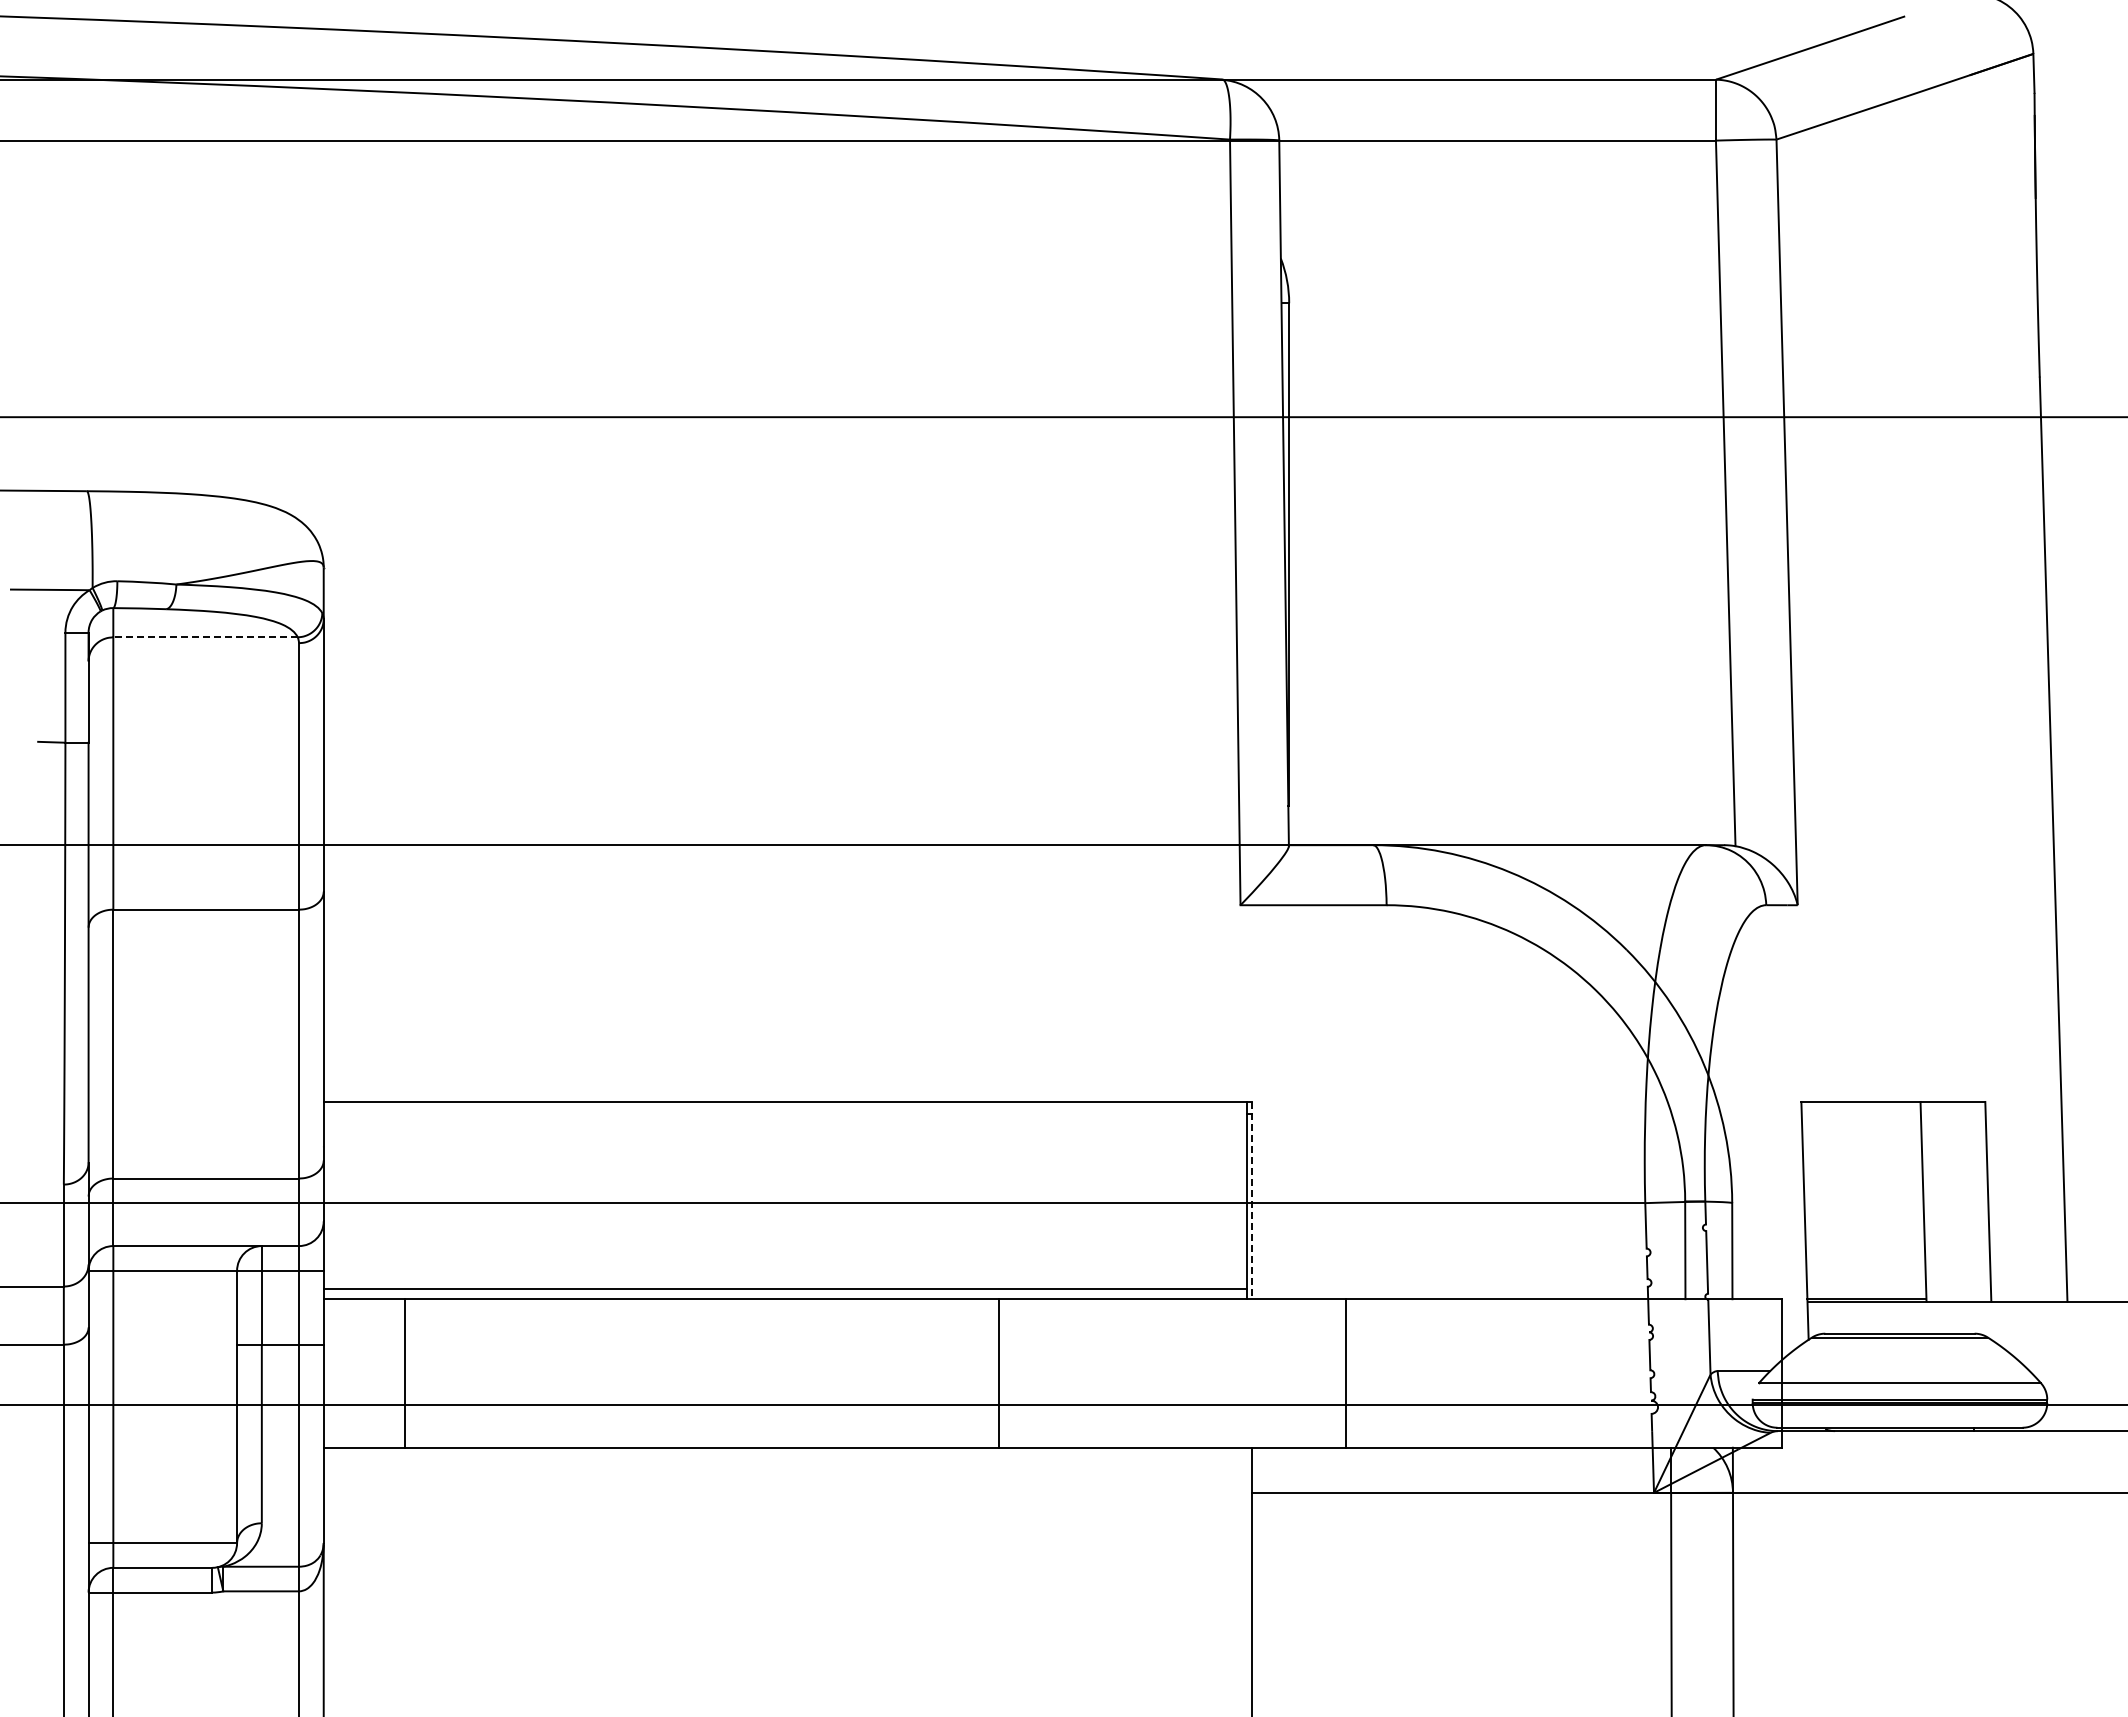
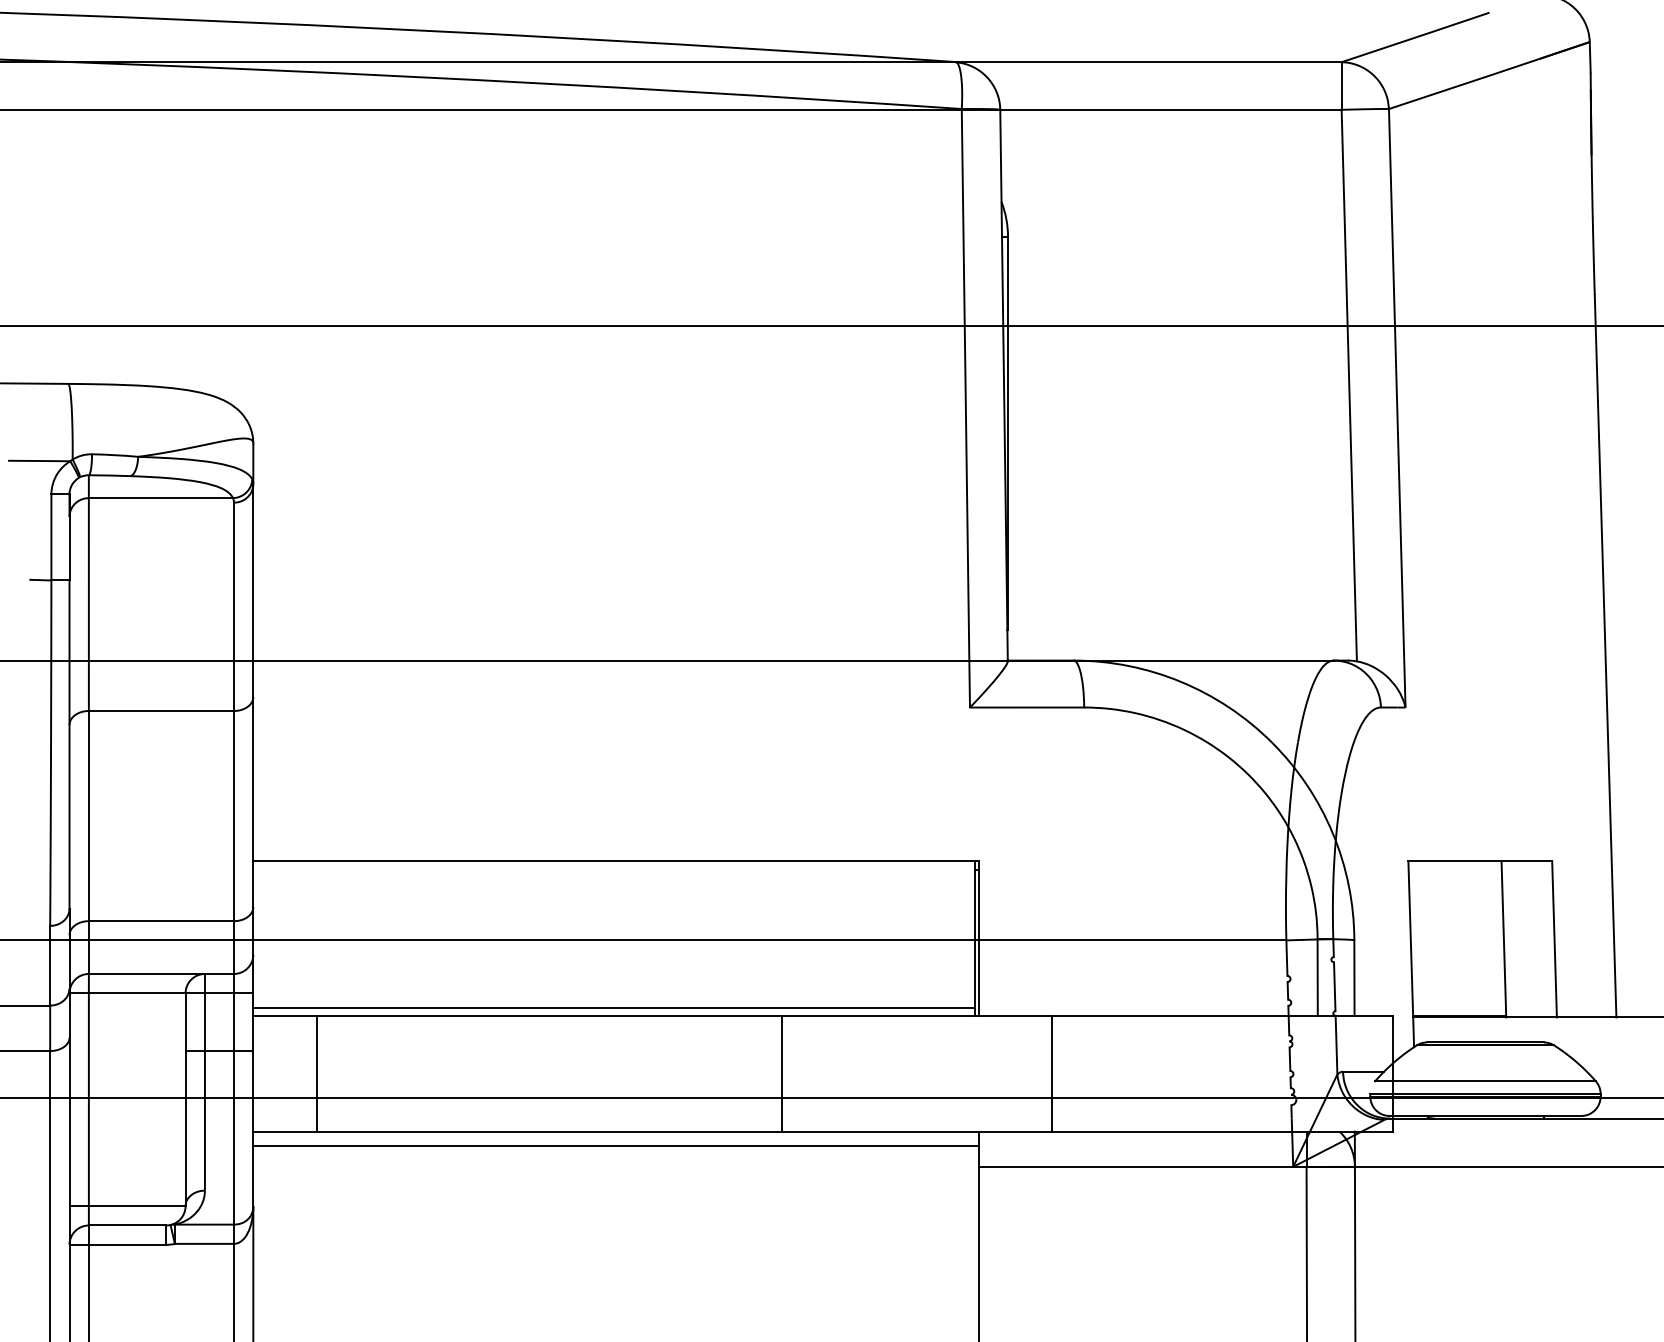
line: (205, 637) -> (160, 498), dashed -> solid
line: (1251, 1200) -> (978, 938), dashed -> solid
line: (787, 1465) -> (615, 1145), added

